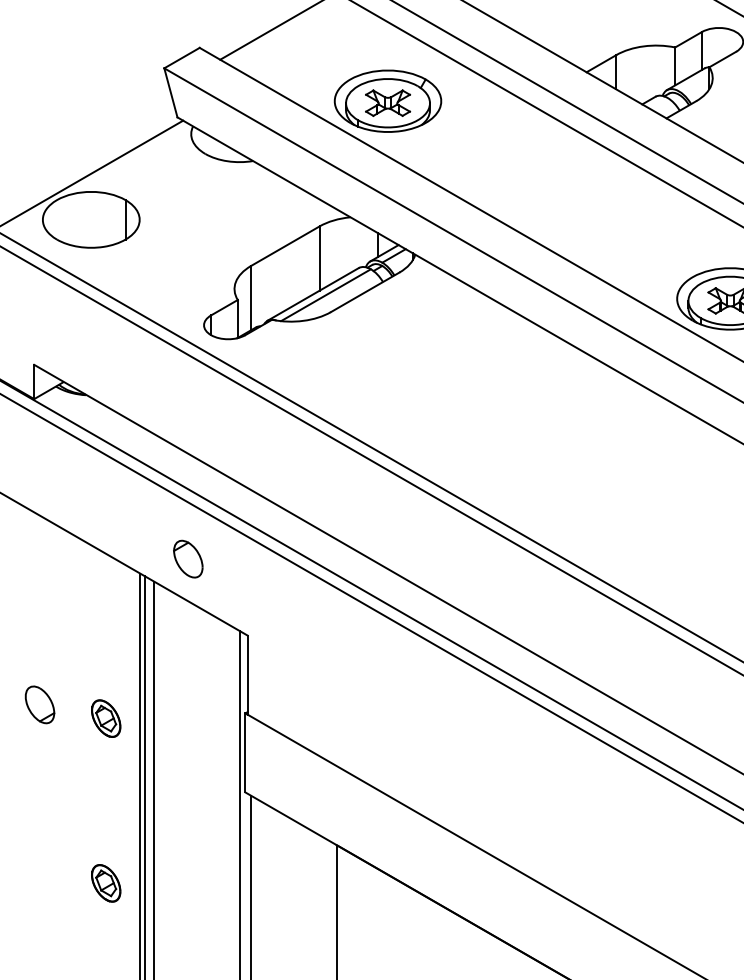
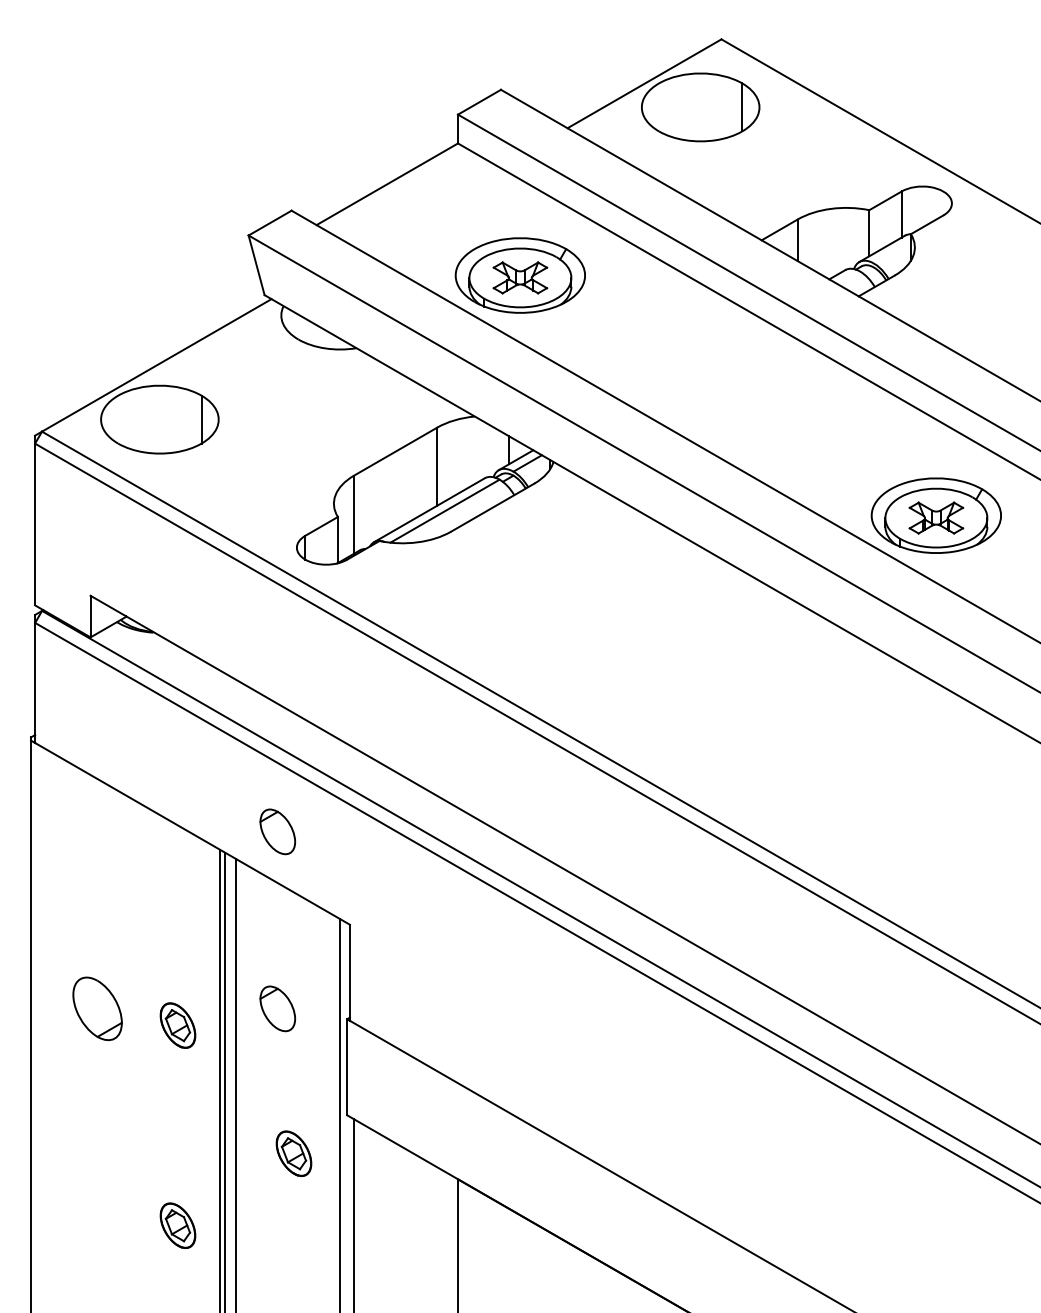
part: (39, 704) -> (97, 1008), size x1.4
part: (188, 704) -> (277, 1008), added
part: (201, 823) -> (293, 1153), added

